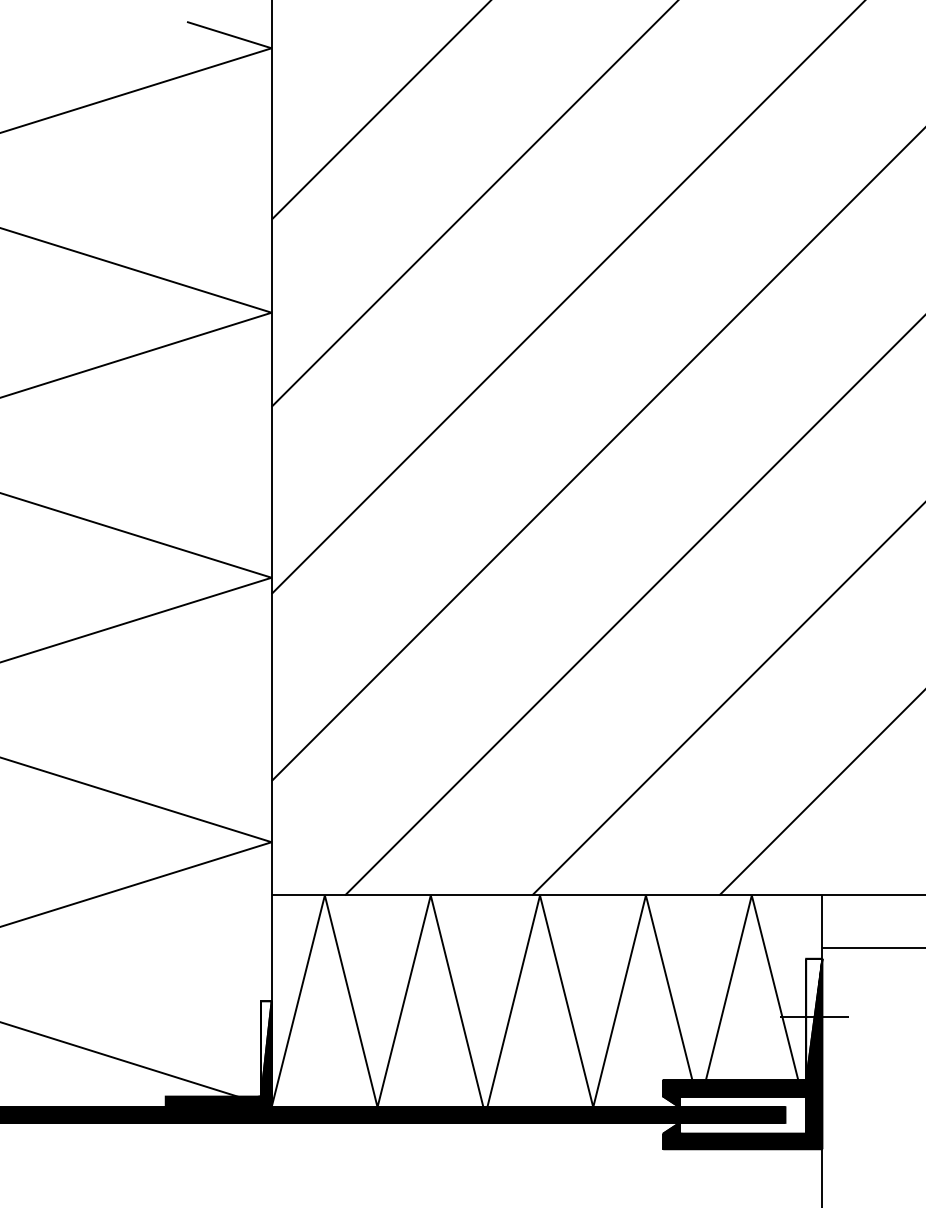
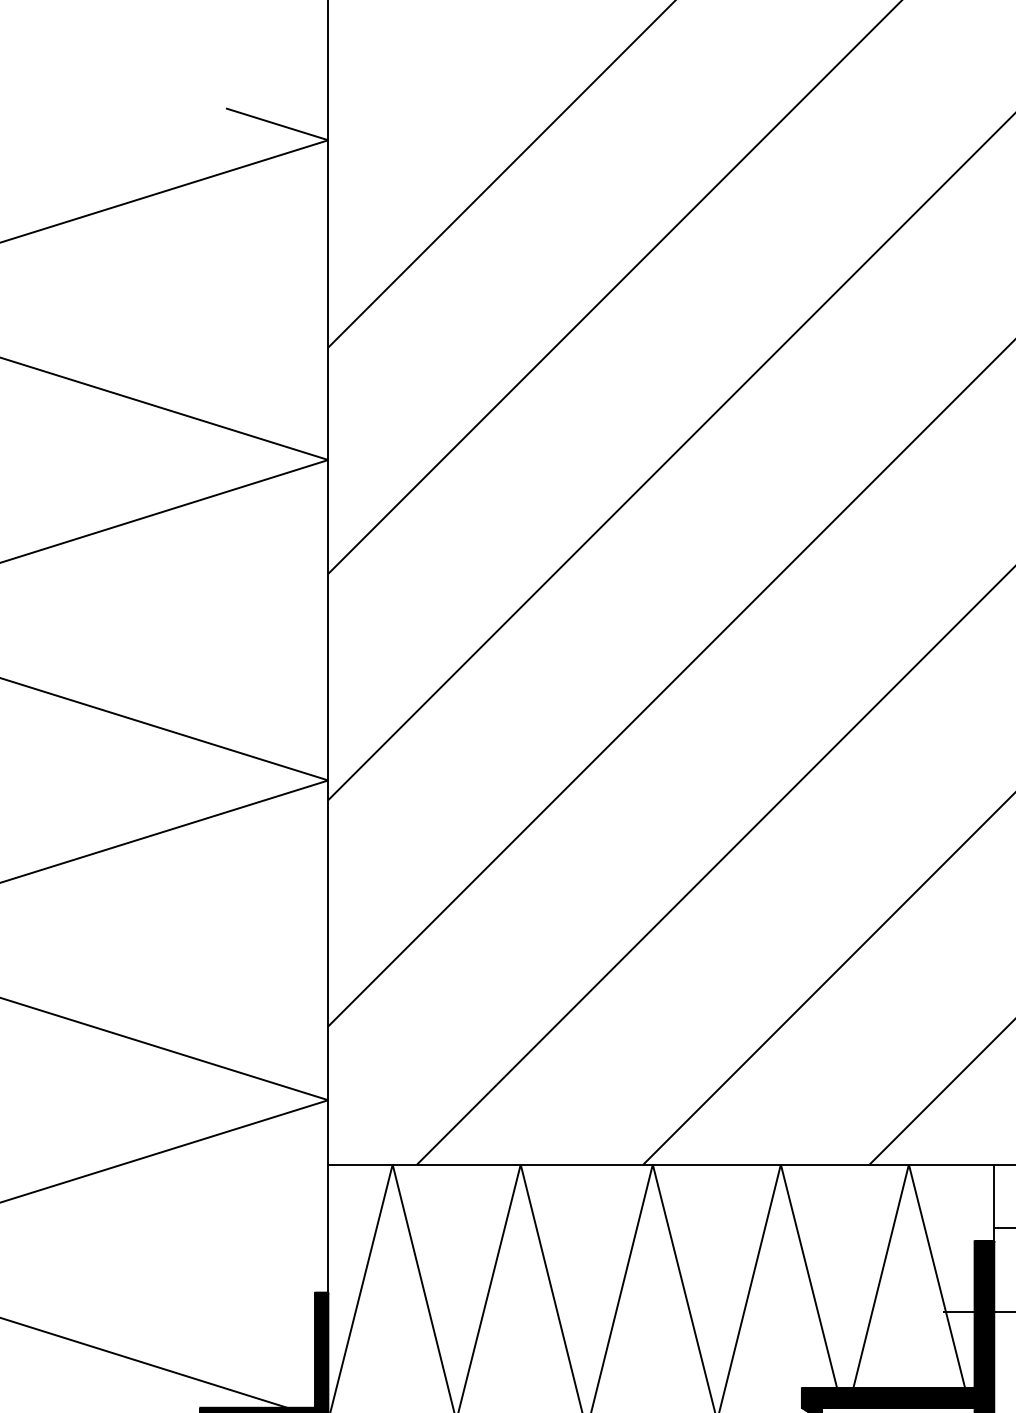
fill: (814, 1019) -> (984, 1314), added
fill: (266, 1048) -> (322, 1349), added

